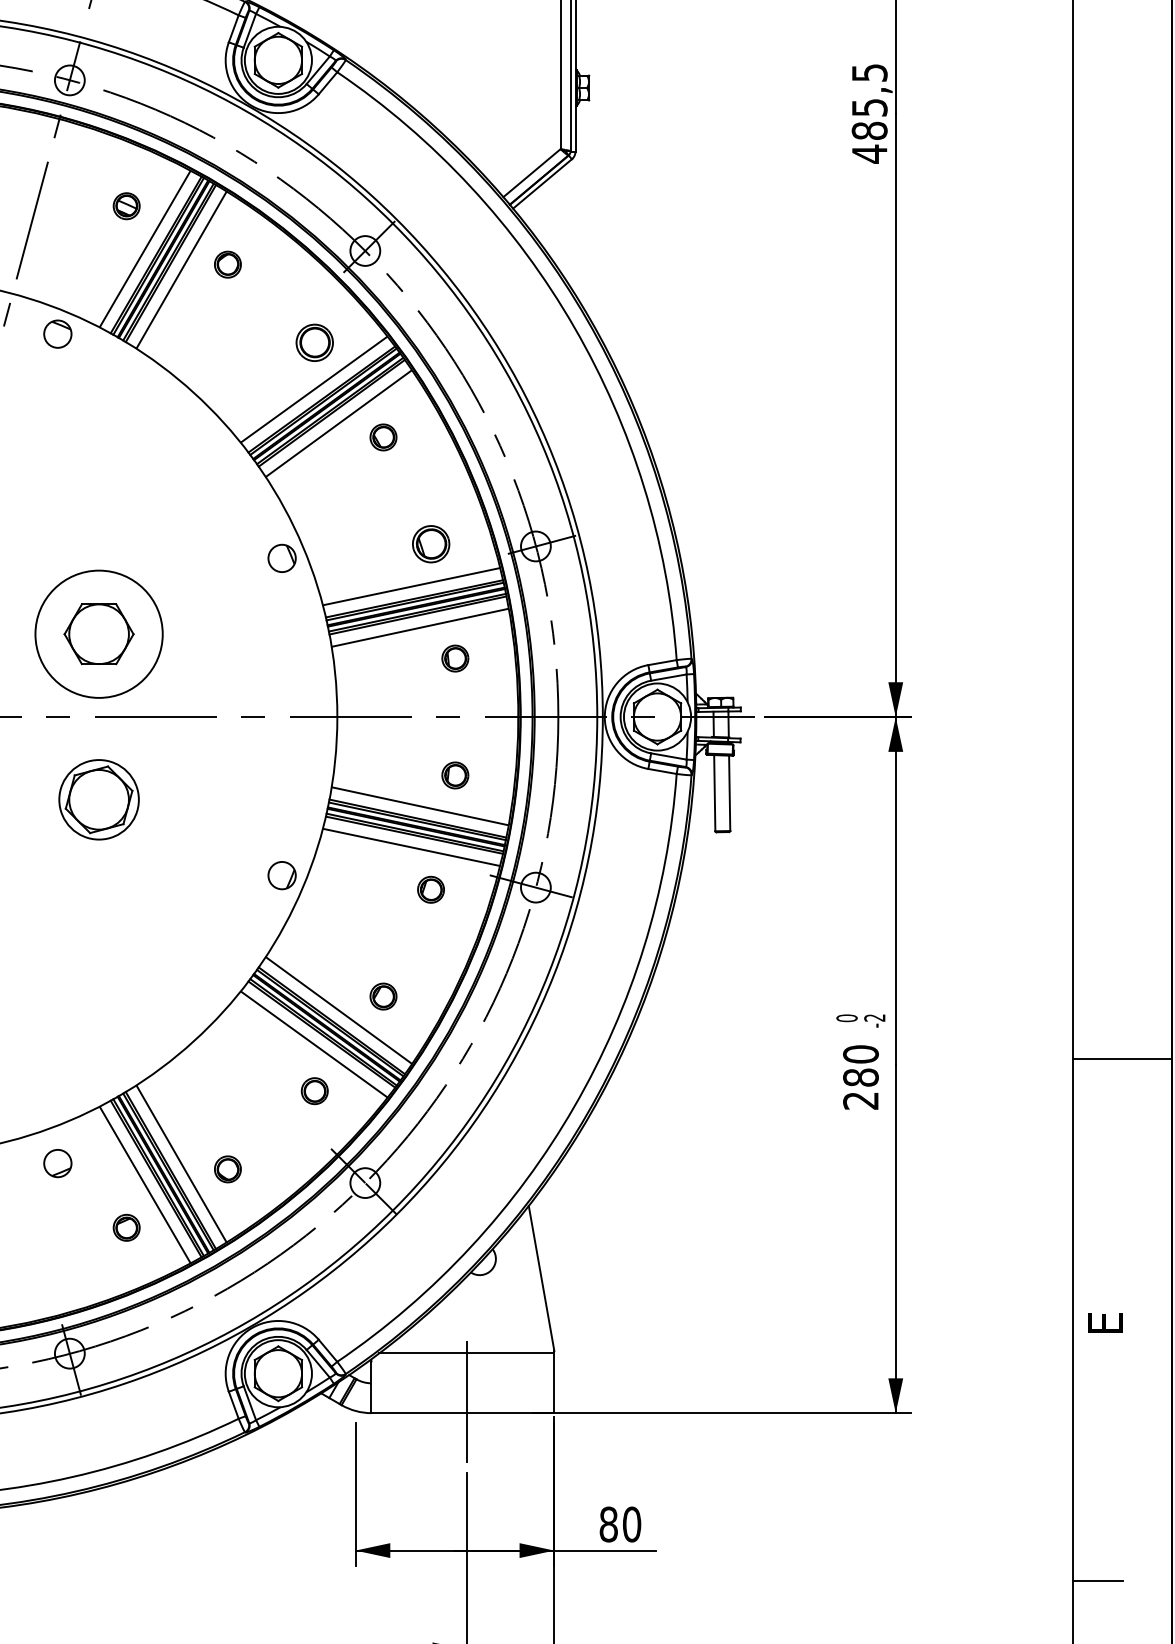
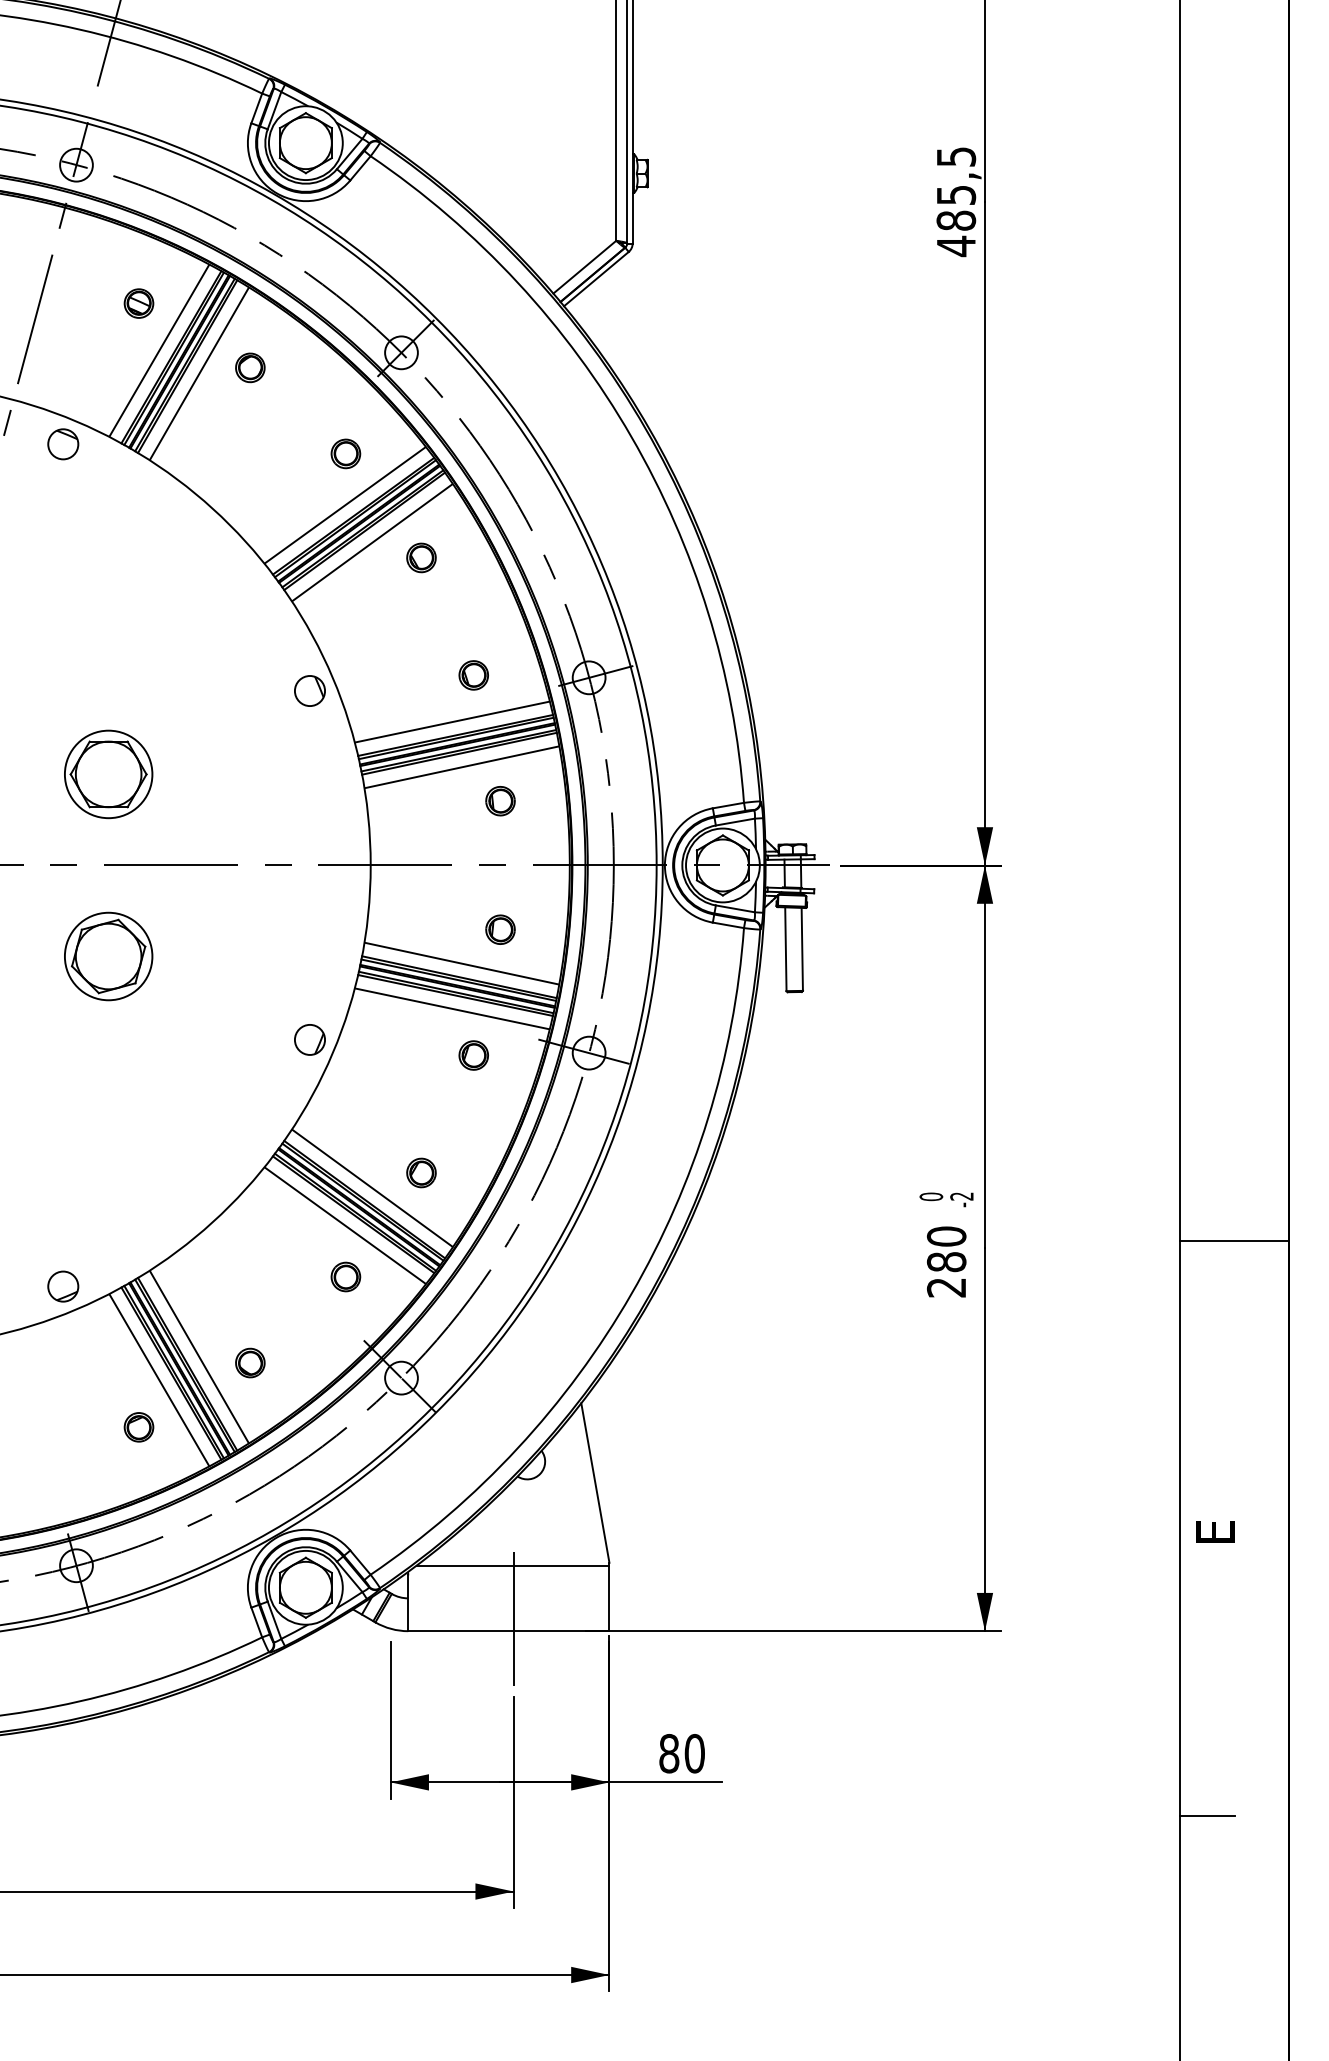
part: (314, 342) -> (345, 453), size x0.71
part: (430, 544) -> (473, 675), size x0.71
circle: (98, 634) -> (108, 774), size x0.62
part: (58, 1163) -> (63, 1286), moved

